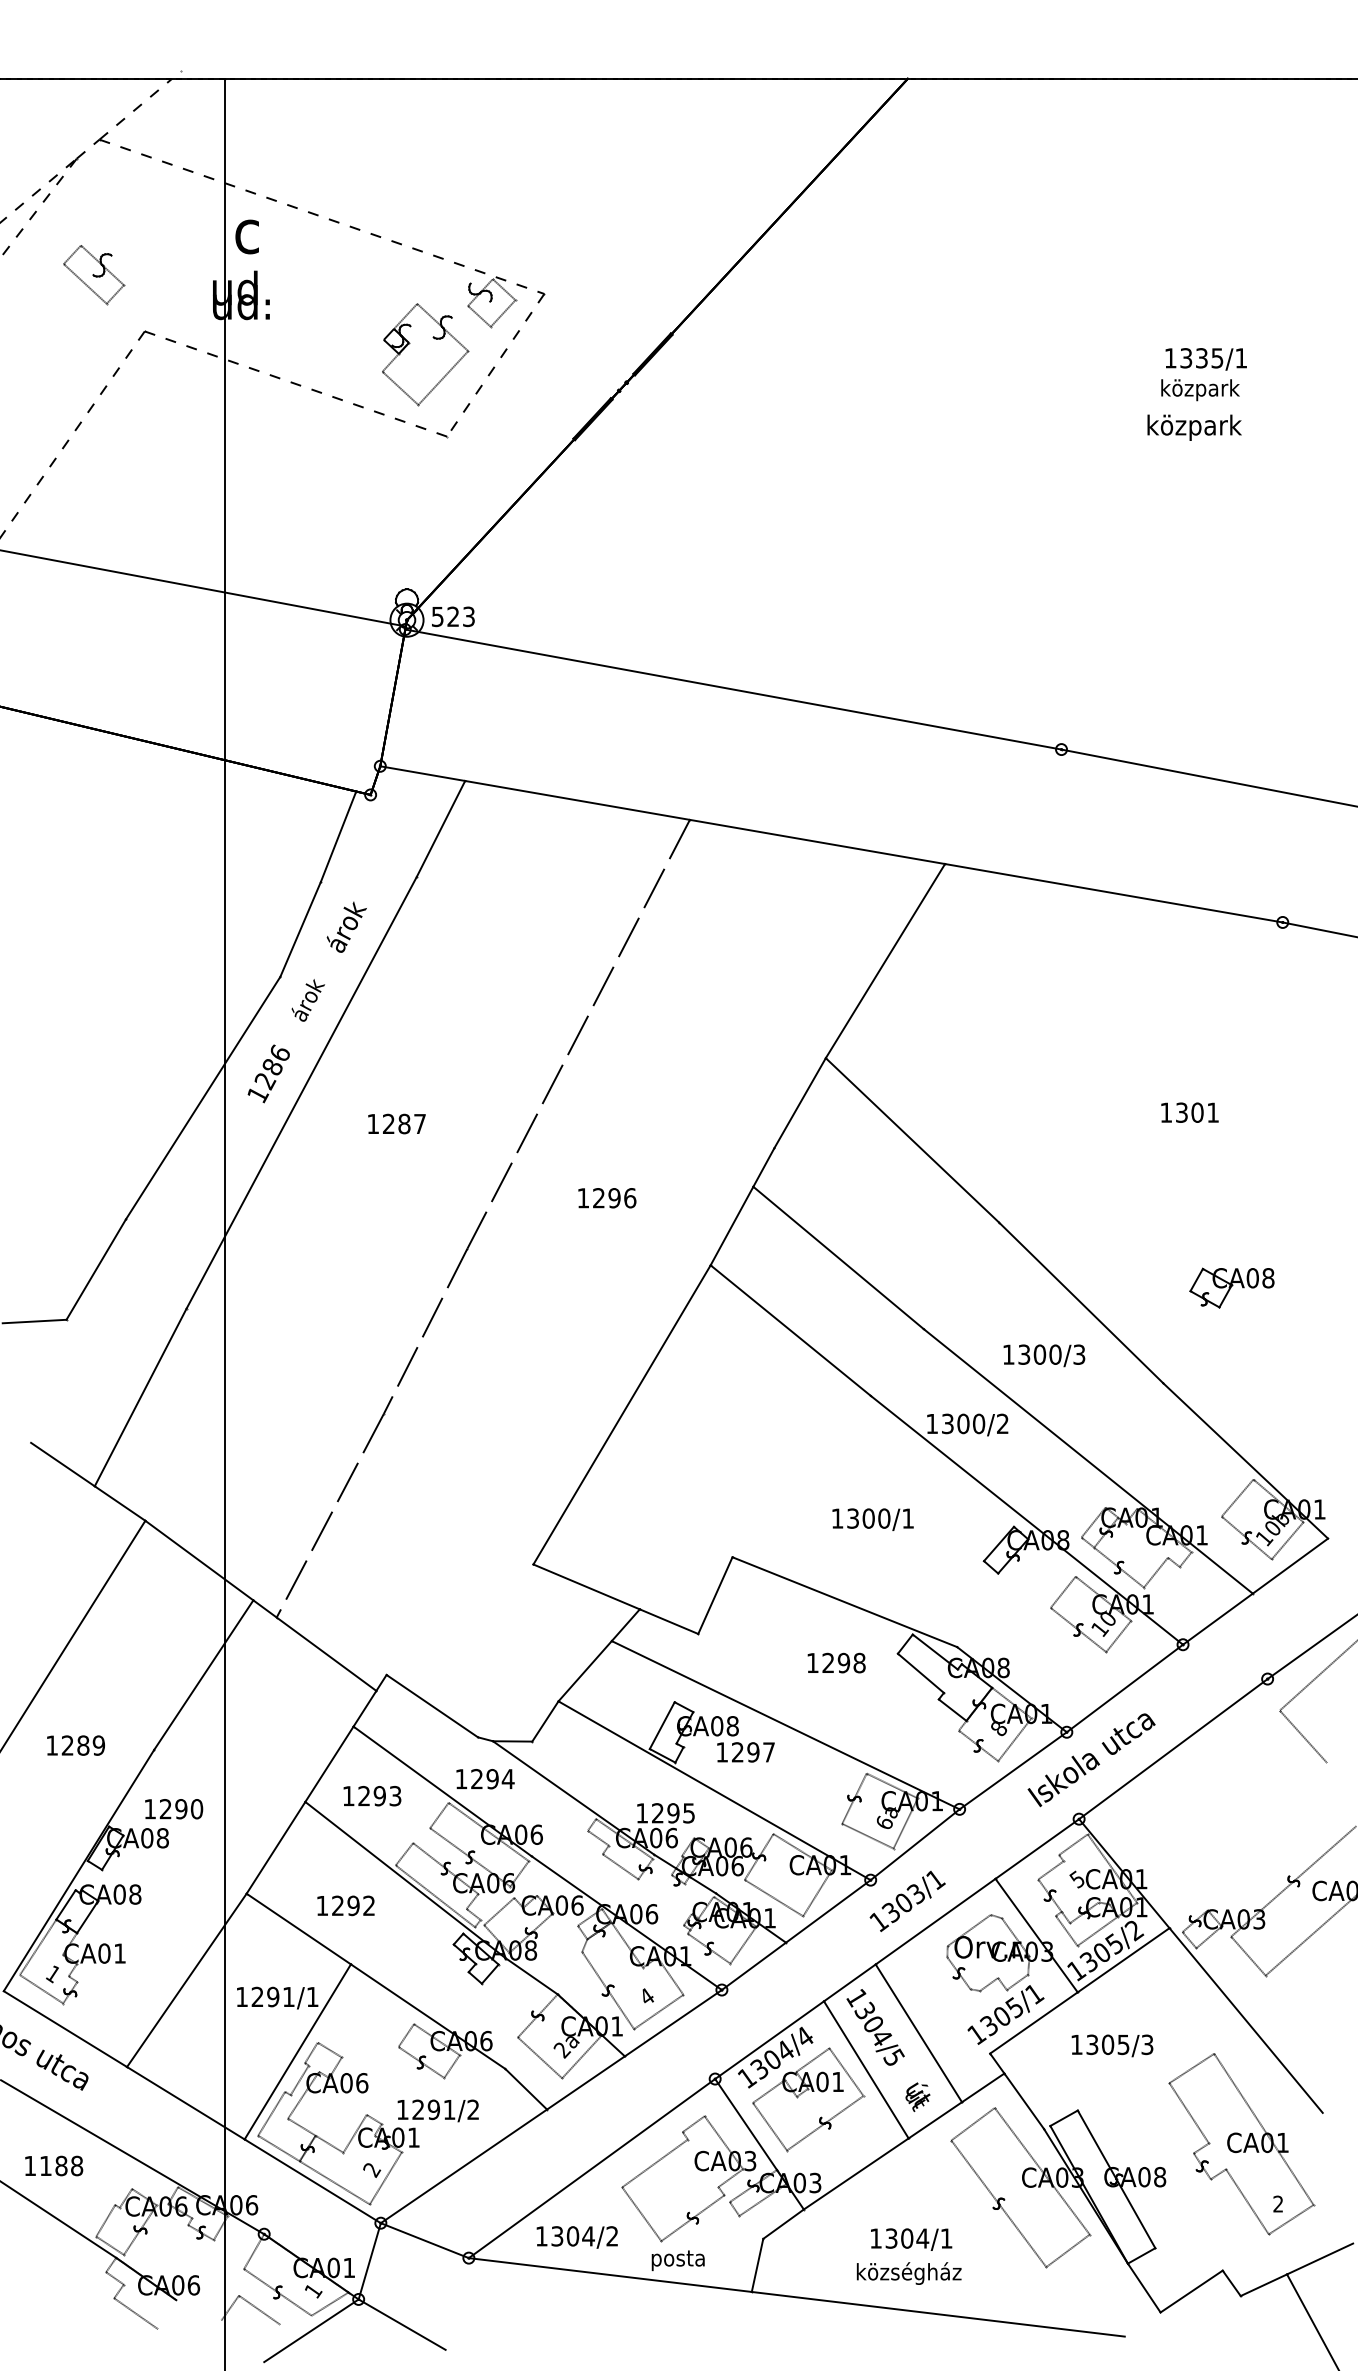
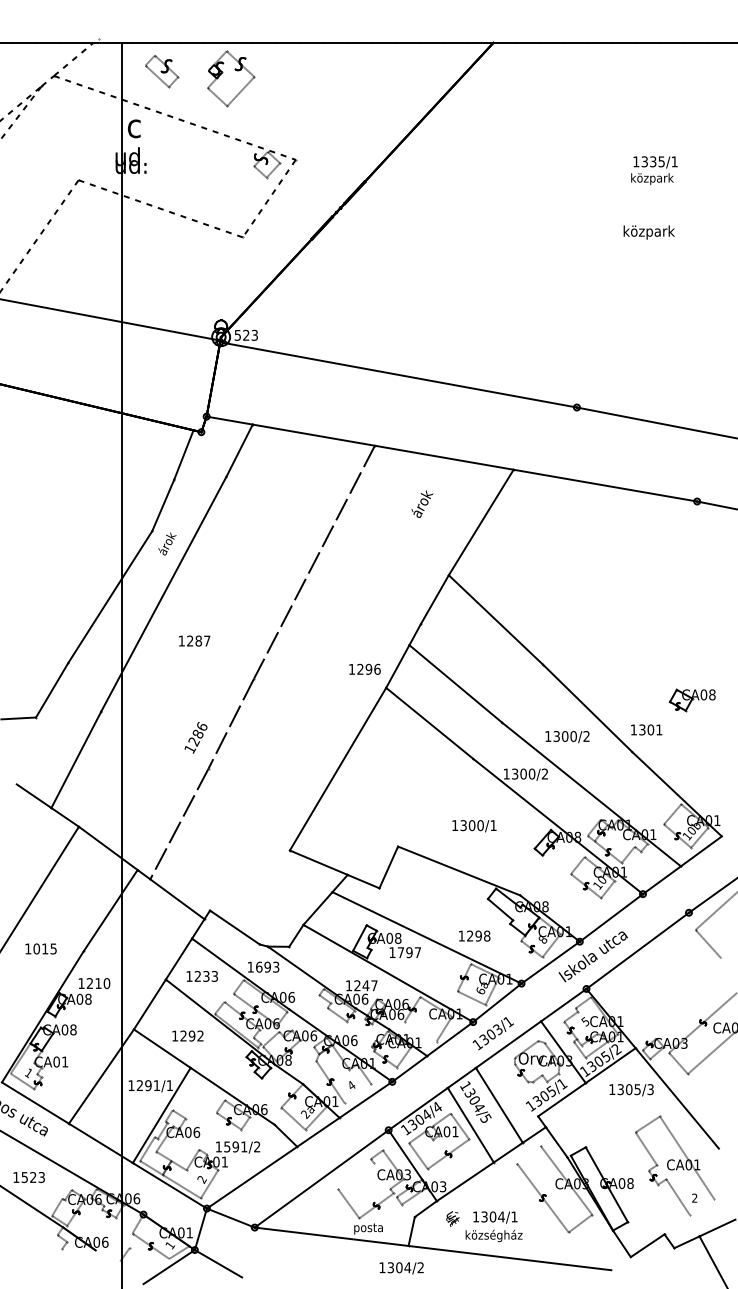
part: (94, 274) -> (162, 71), moved
part: (426, 354) -> (231, 78), moved
text: (1204, 374) -> (654, 170), moved
text: (346, 926) -> (422, 503), moved
text: (267, 1073) -> (195, 737), moved
text: (1189, 1111) -> (646, 729), moved
text: (396, 1122) -> (194, 640), moved
text: (606, 1196) -> (364, 668), moved
part: (1229, 1288) -> (691, 700), moved
text: (1079, 1354) -> (586, 736), 1300/3 -> 1300/2
text: (836, 1661) -> (474, 935), moved
text: (82, 1744) -> (44, 948), 1289 -> 1015
text: (736, 1752) -> (400, 952), 1297 -> 1797
text: (492, 1777) -> (267, 966), 1294 -> 1693
text: (380, 1796) -> (206, 976), 1293 -> 1233
text: (181, 1809) -> (98, 983), 1290 -> 1210
text: (679, 1812) -> (369, 985), 1295 -> 1247
line: (773, 1897) -> (420, 1031), removed
line: (657, 2011) -> (357, 1093), removed
text: (1112, 2046) -> (631, 1090), moved
text: (917, 2096) -> (452, 1218), moved
text: (418, 2108) -> (227, 1146), 1291/2 -> 1591/2
line: (972, 2123) -> (528, 1154), removed
line: (654, 2164) -> (355, 1176), removed
text: (61, 2166) -> (33, 1177), 1188 -> 1523
line: (1290, 2219) -> (701, 1206), removed
text: (576, 2237) -> (401, 1268), moved
line: (258, 2309) -> (140, 1255), removed
line: (135, 2313) -> (73, 1257), removed

